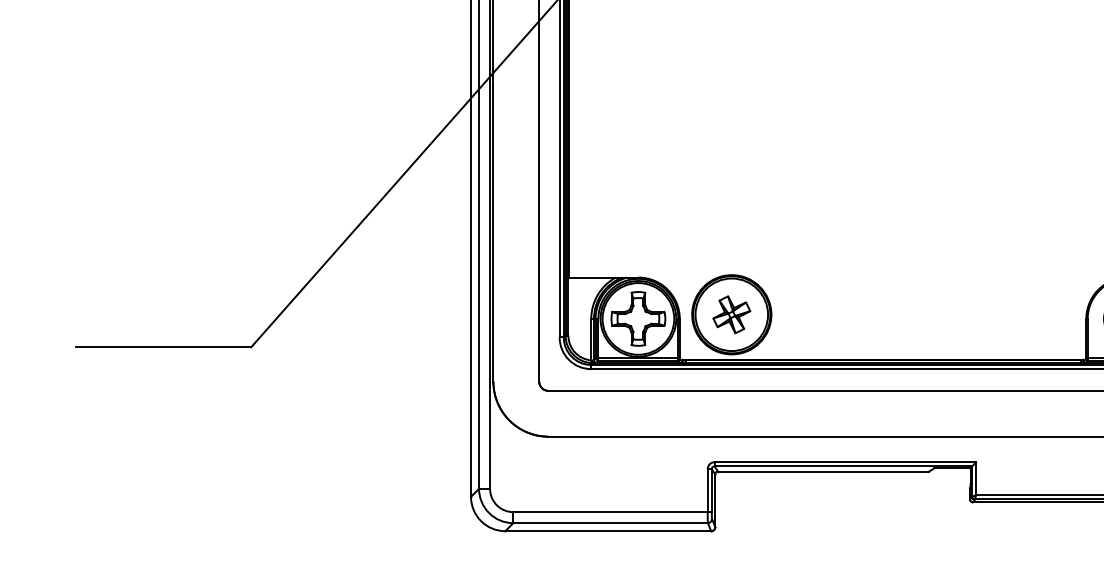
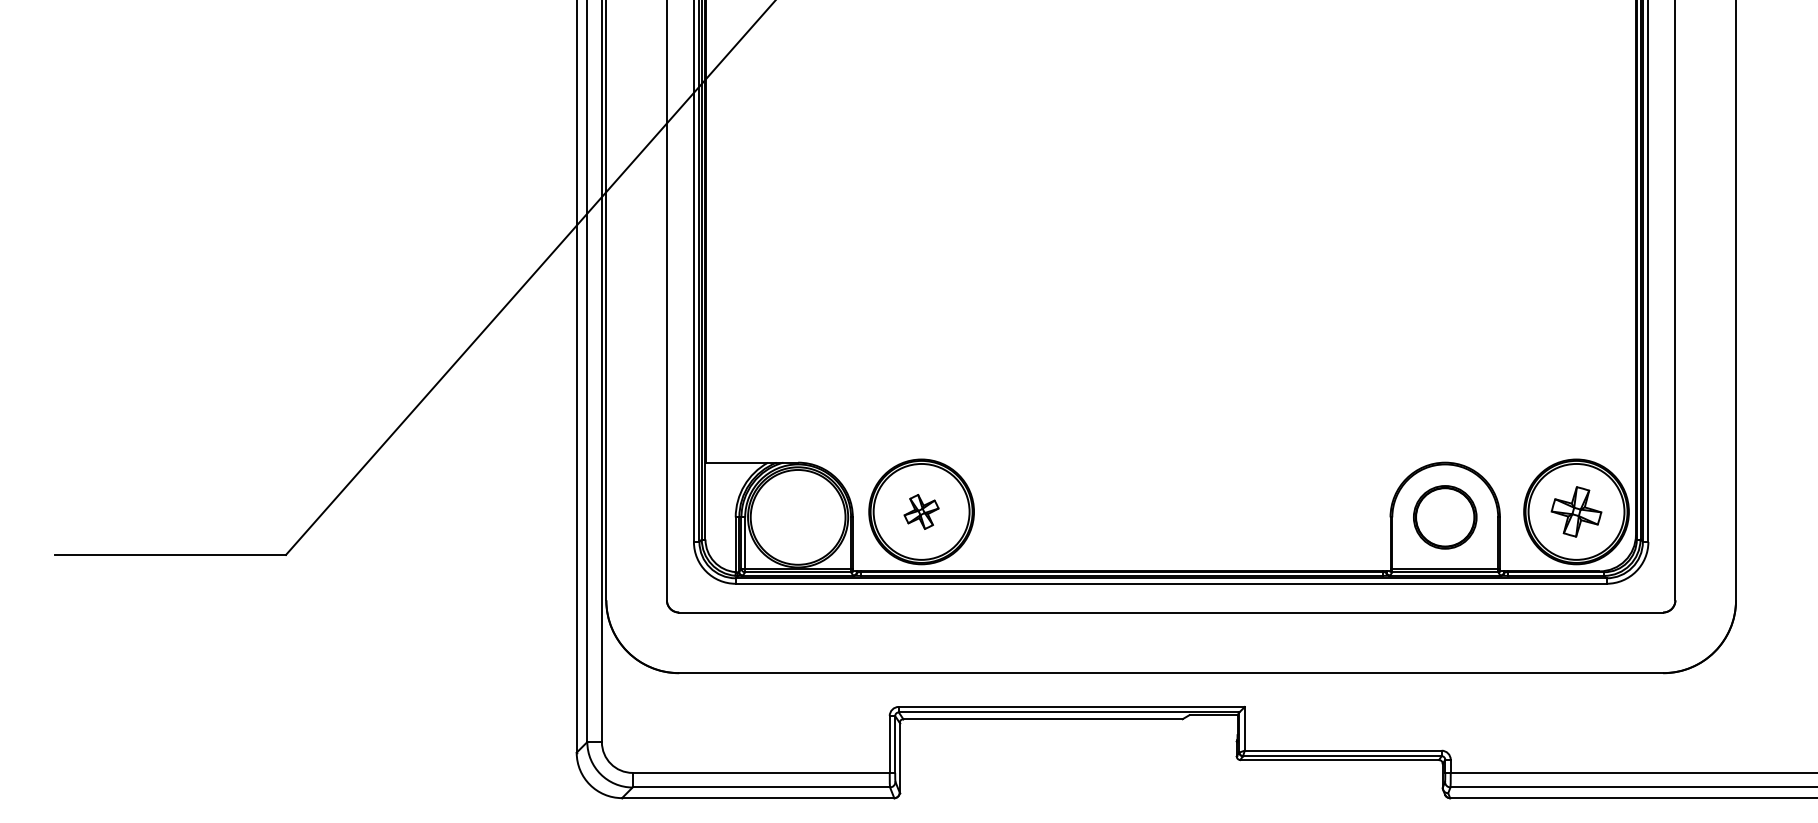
part: (731, 314) -> (921, 511), size x0.7
part: (637, 318) -> (797, 516), removed

